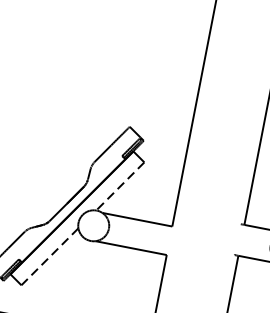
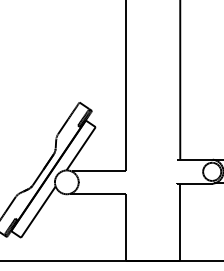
line: (119, 187) -> (80, 149), dashed -> solid
line: (50, 257) -> (38, 212), dashed -> solid

